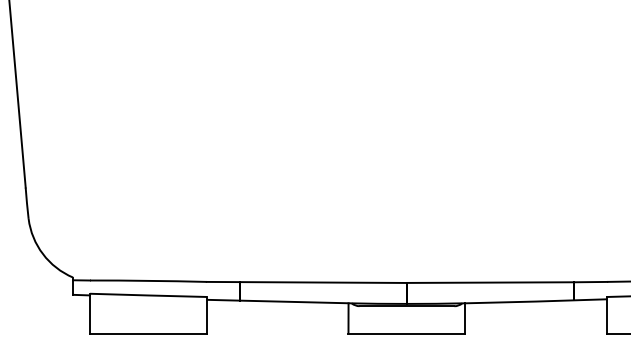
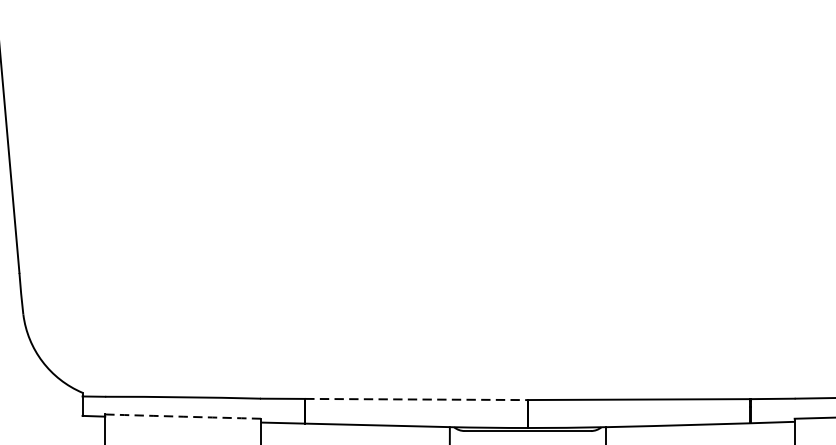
line: (323, 282) -> (416, 399), solid -> dashed
arc: (148, 295) -> (183, 416), solid -> dashed

